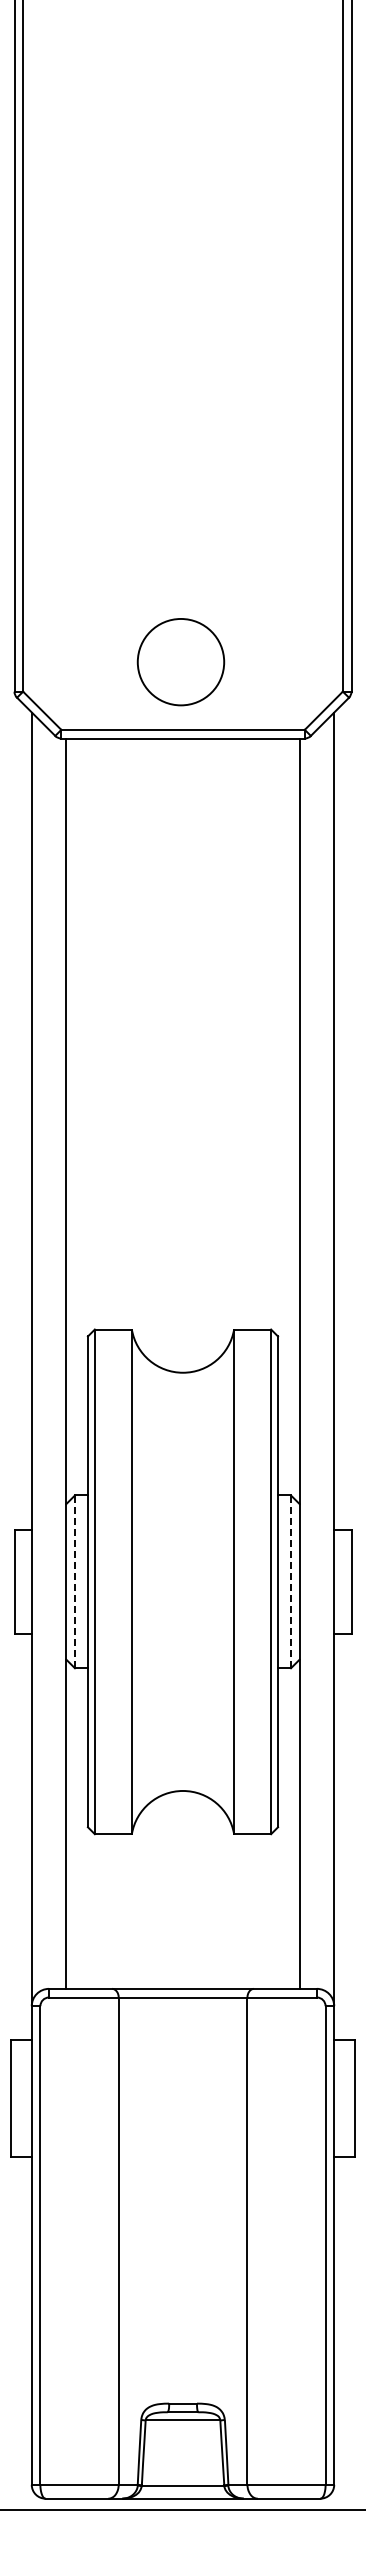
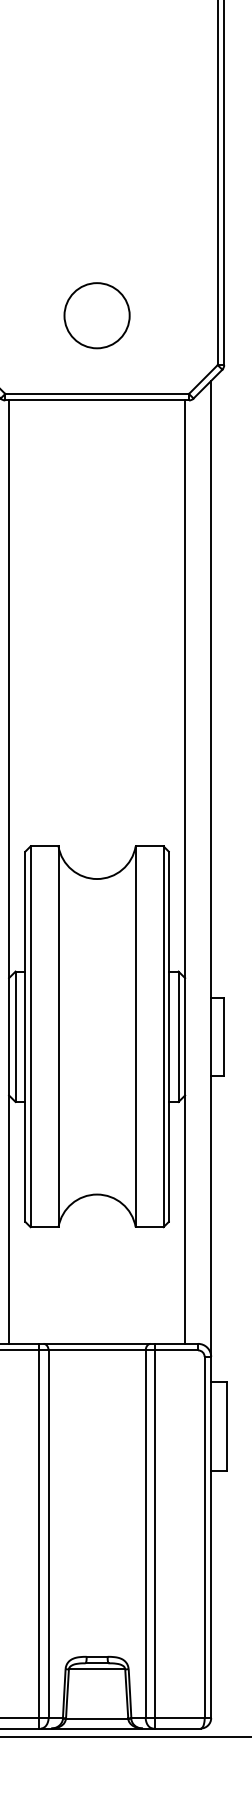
circle: (180, 662) -> (96, 315), moved
line: (74, 1581) -> (15, 1036), dashed -> solid
line: (291, 1581) -> (178, 1036), dashed -> solid
line: (105, 2243) -> (38, 1535), added
line: (260, 2243) -> (155, 1535), added

